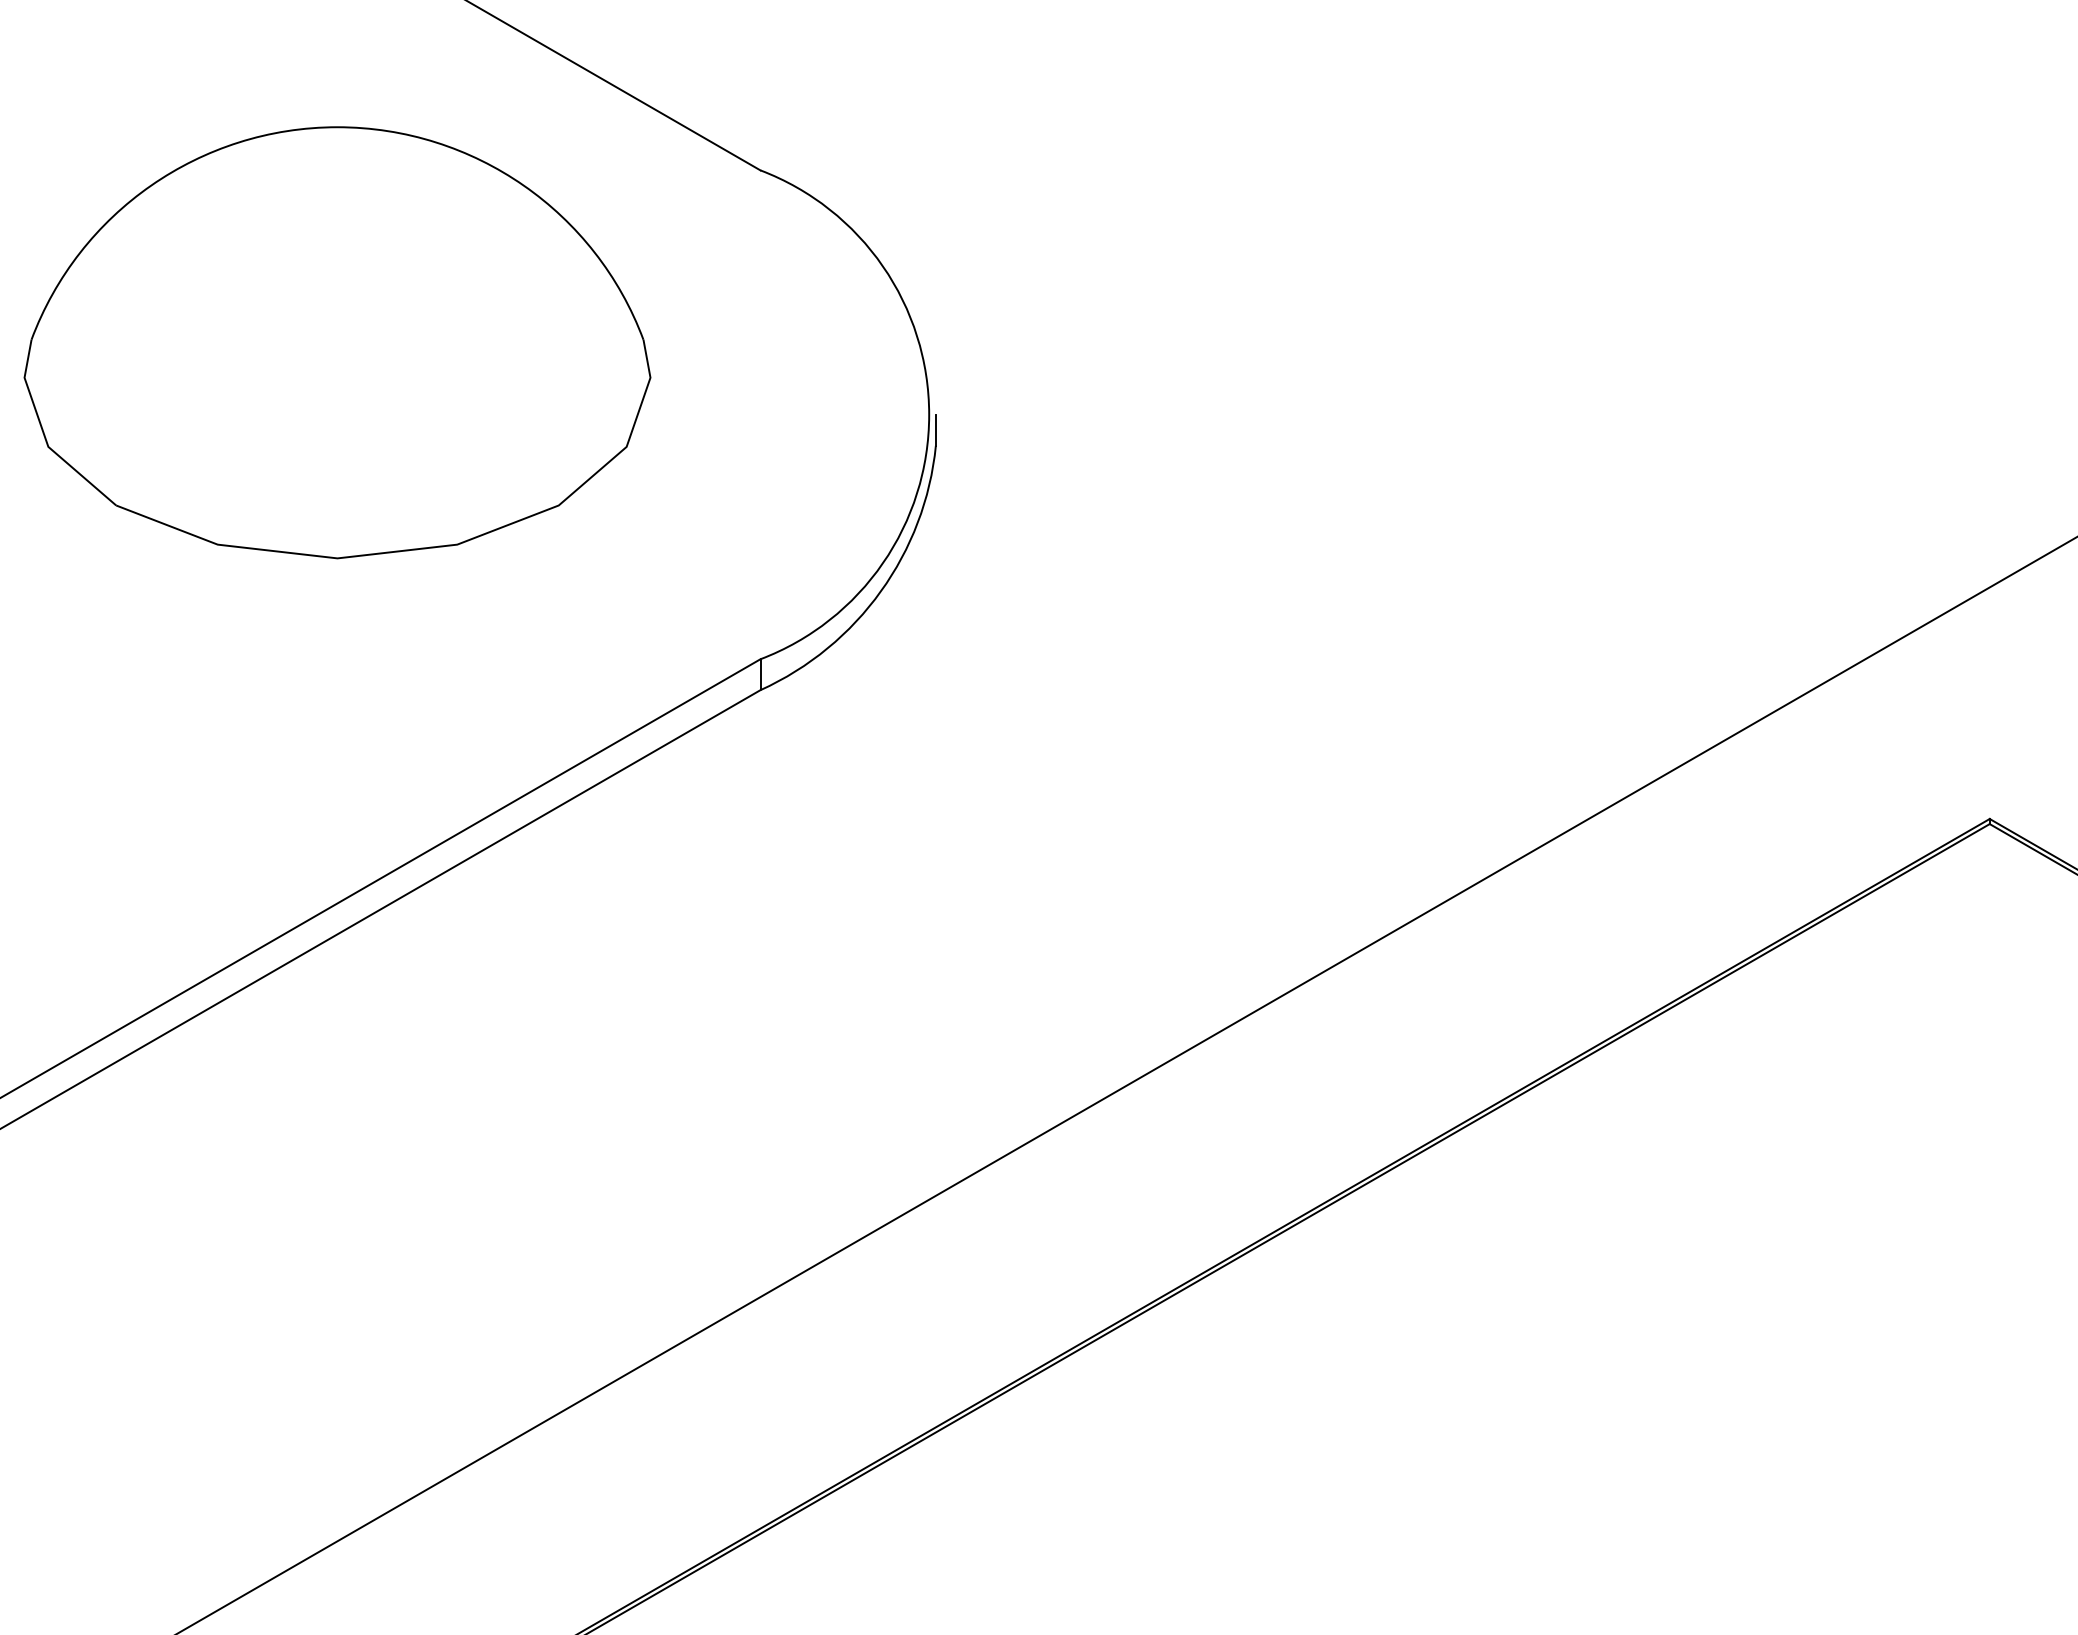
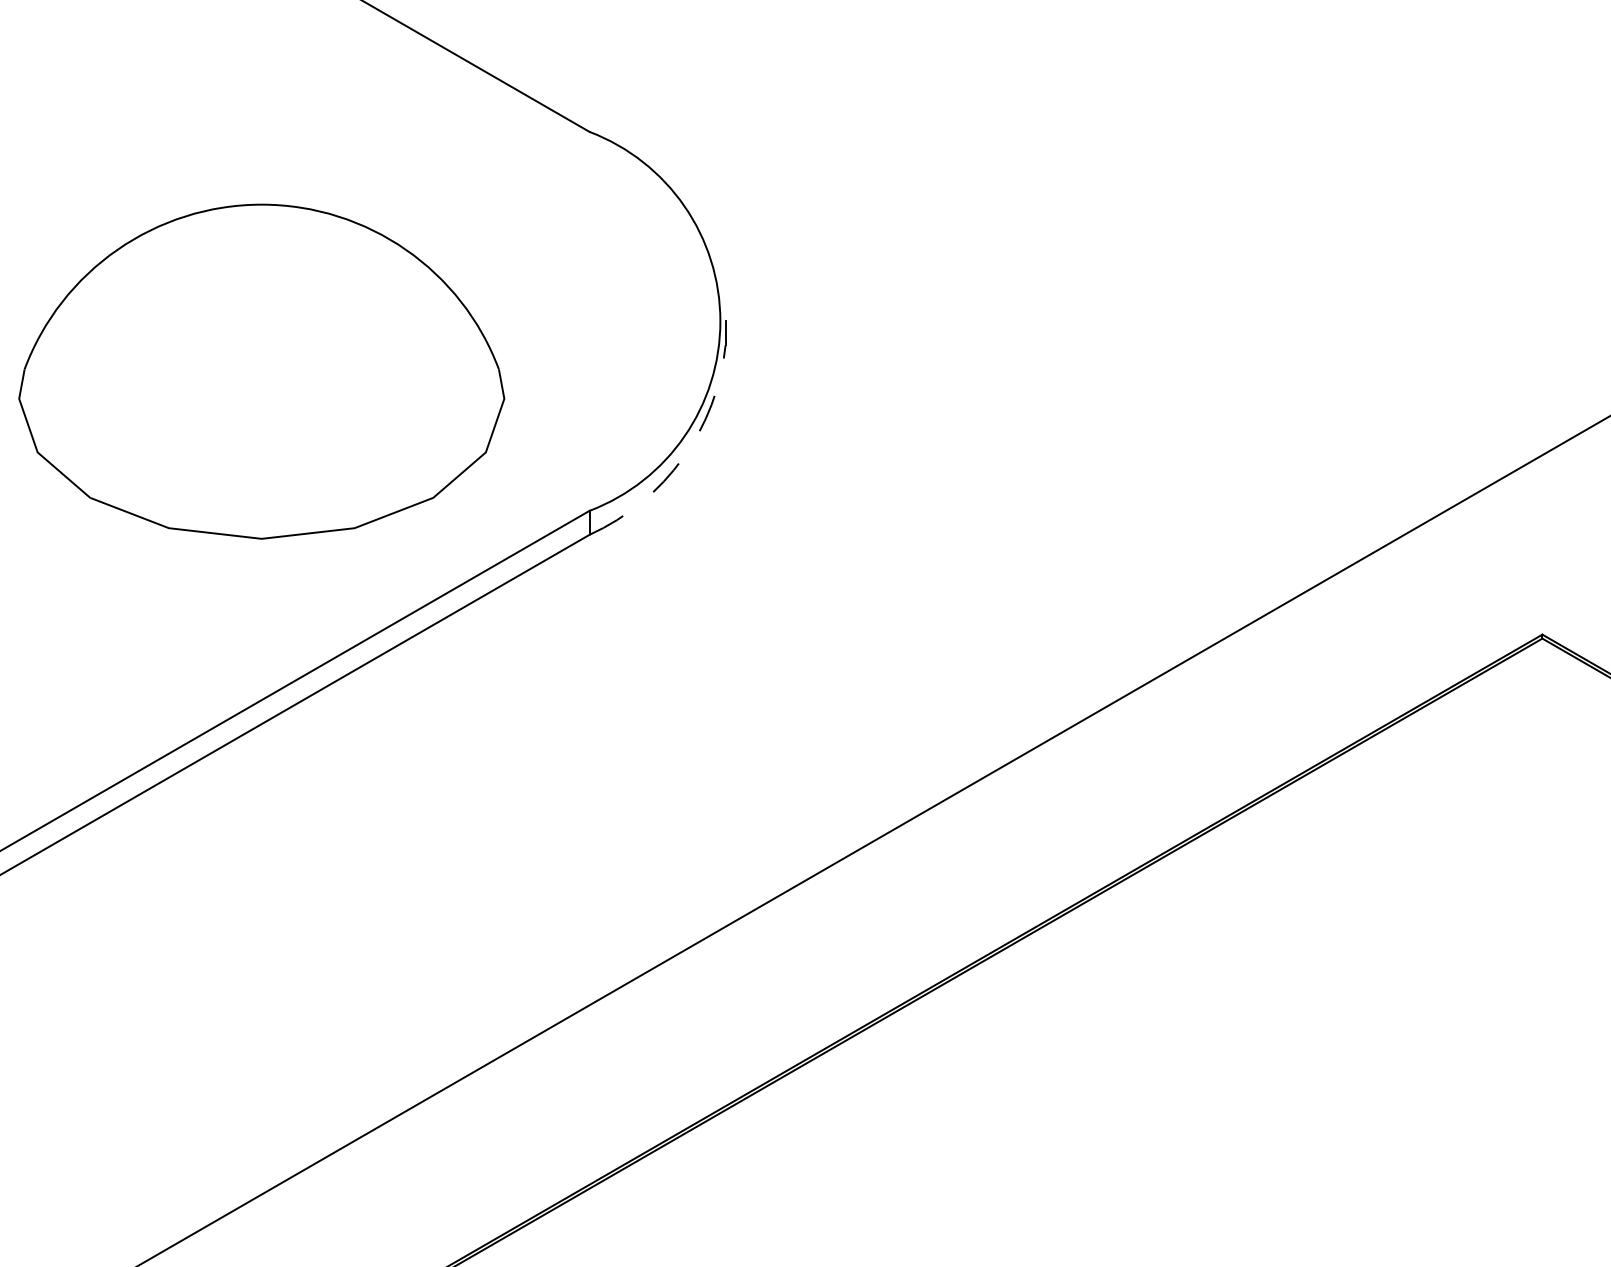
part: (337, 342) -> (261, 371), moved
arc: (880, 591) -> (682, 458), solid -> dashed

